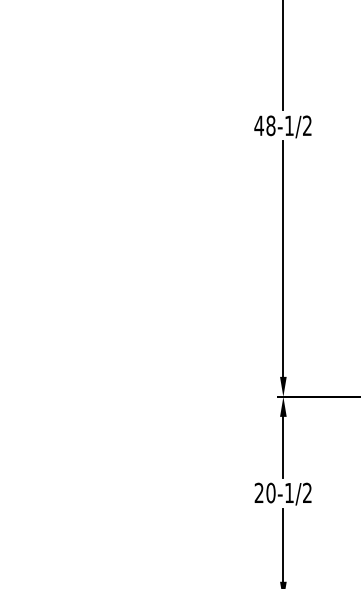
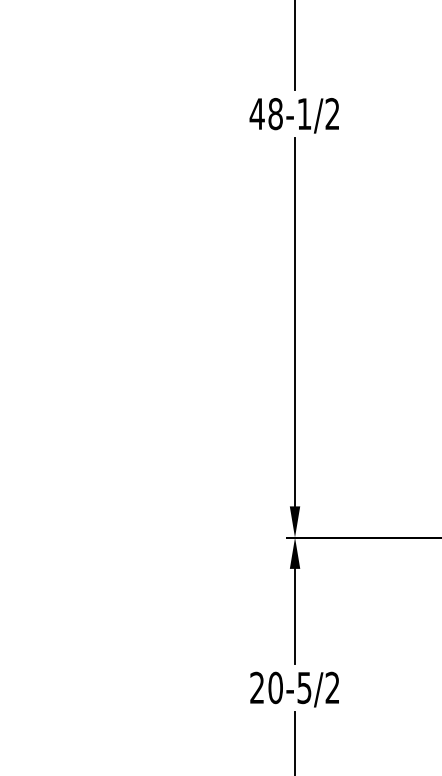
text: (289, 493) -> (304, 688), 20-1/2 -> 20-5/2

